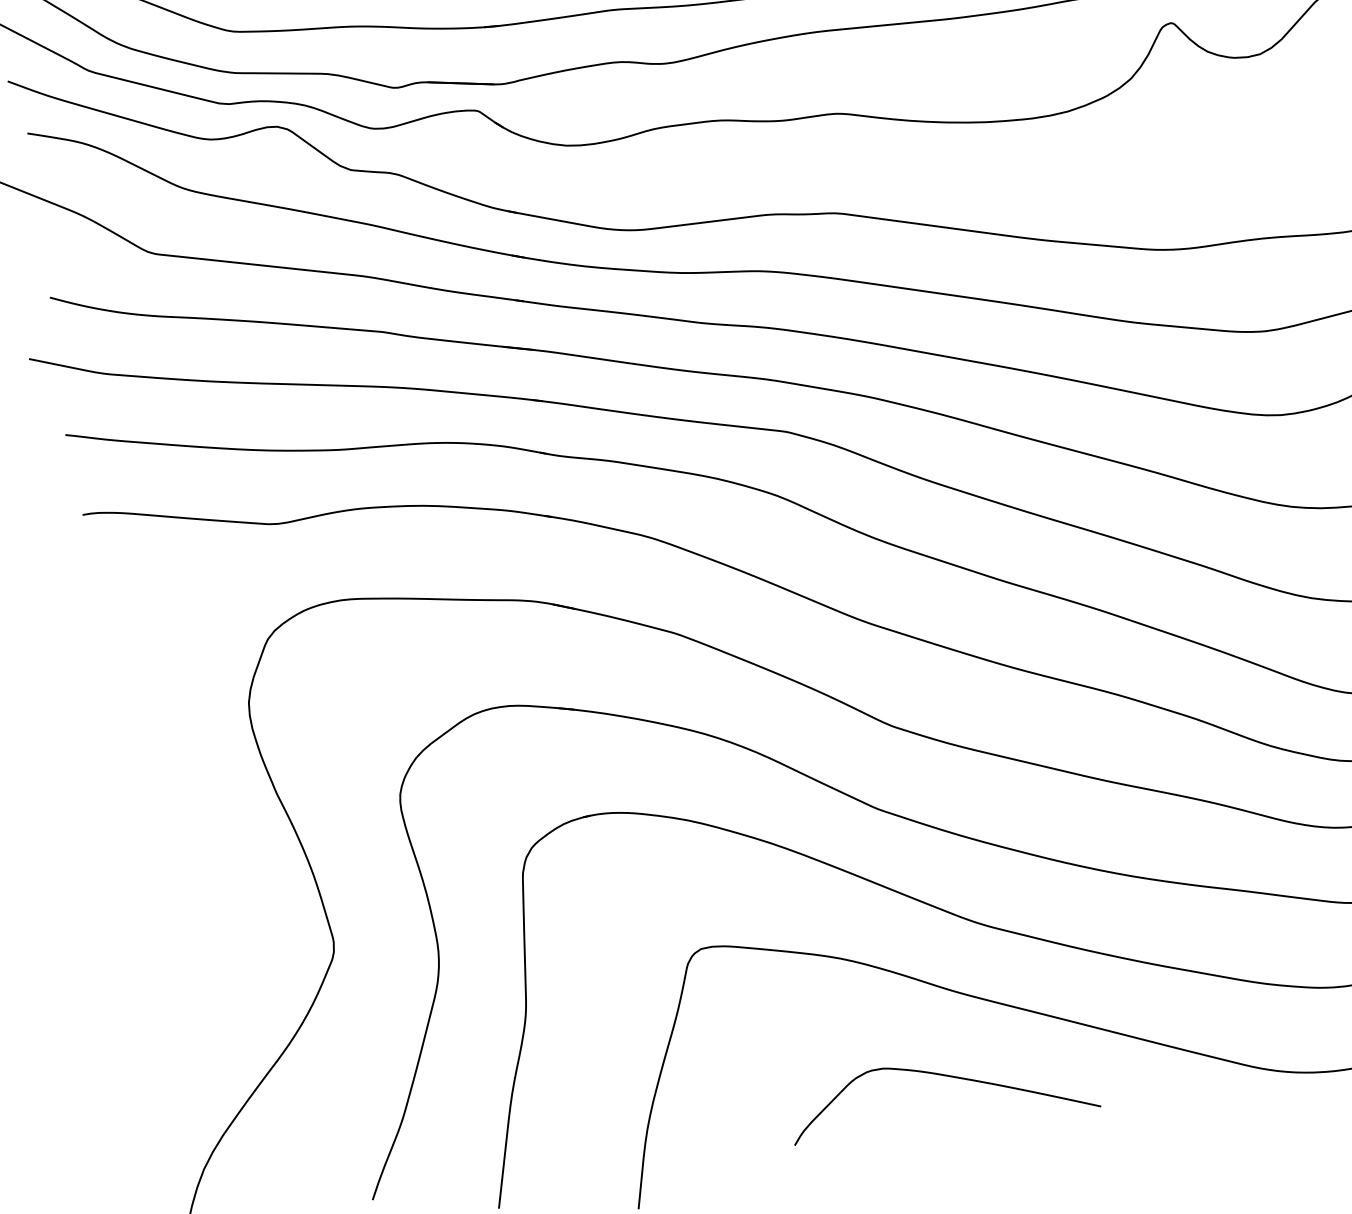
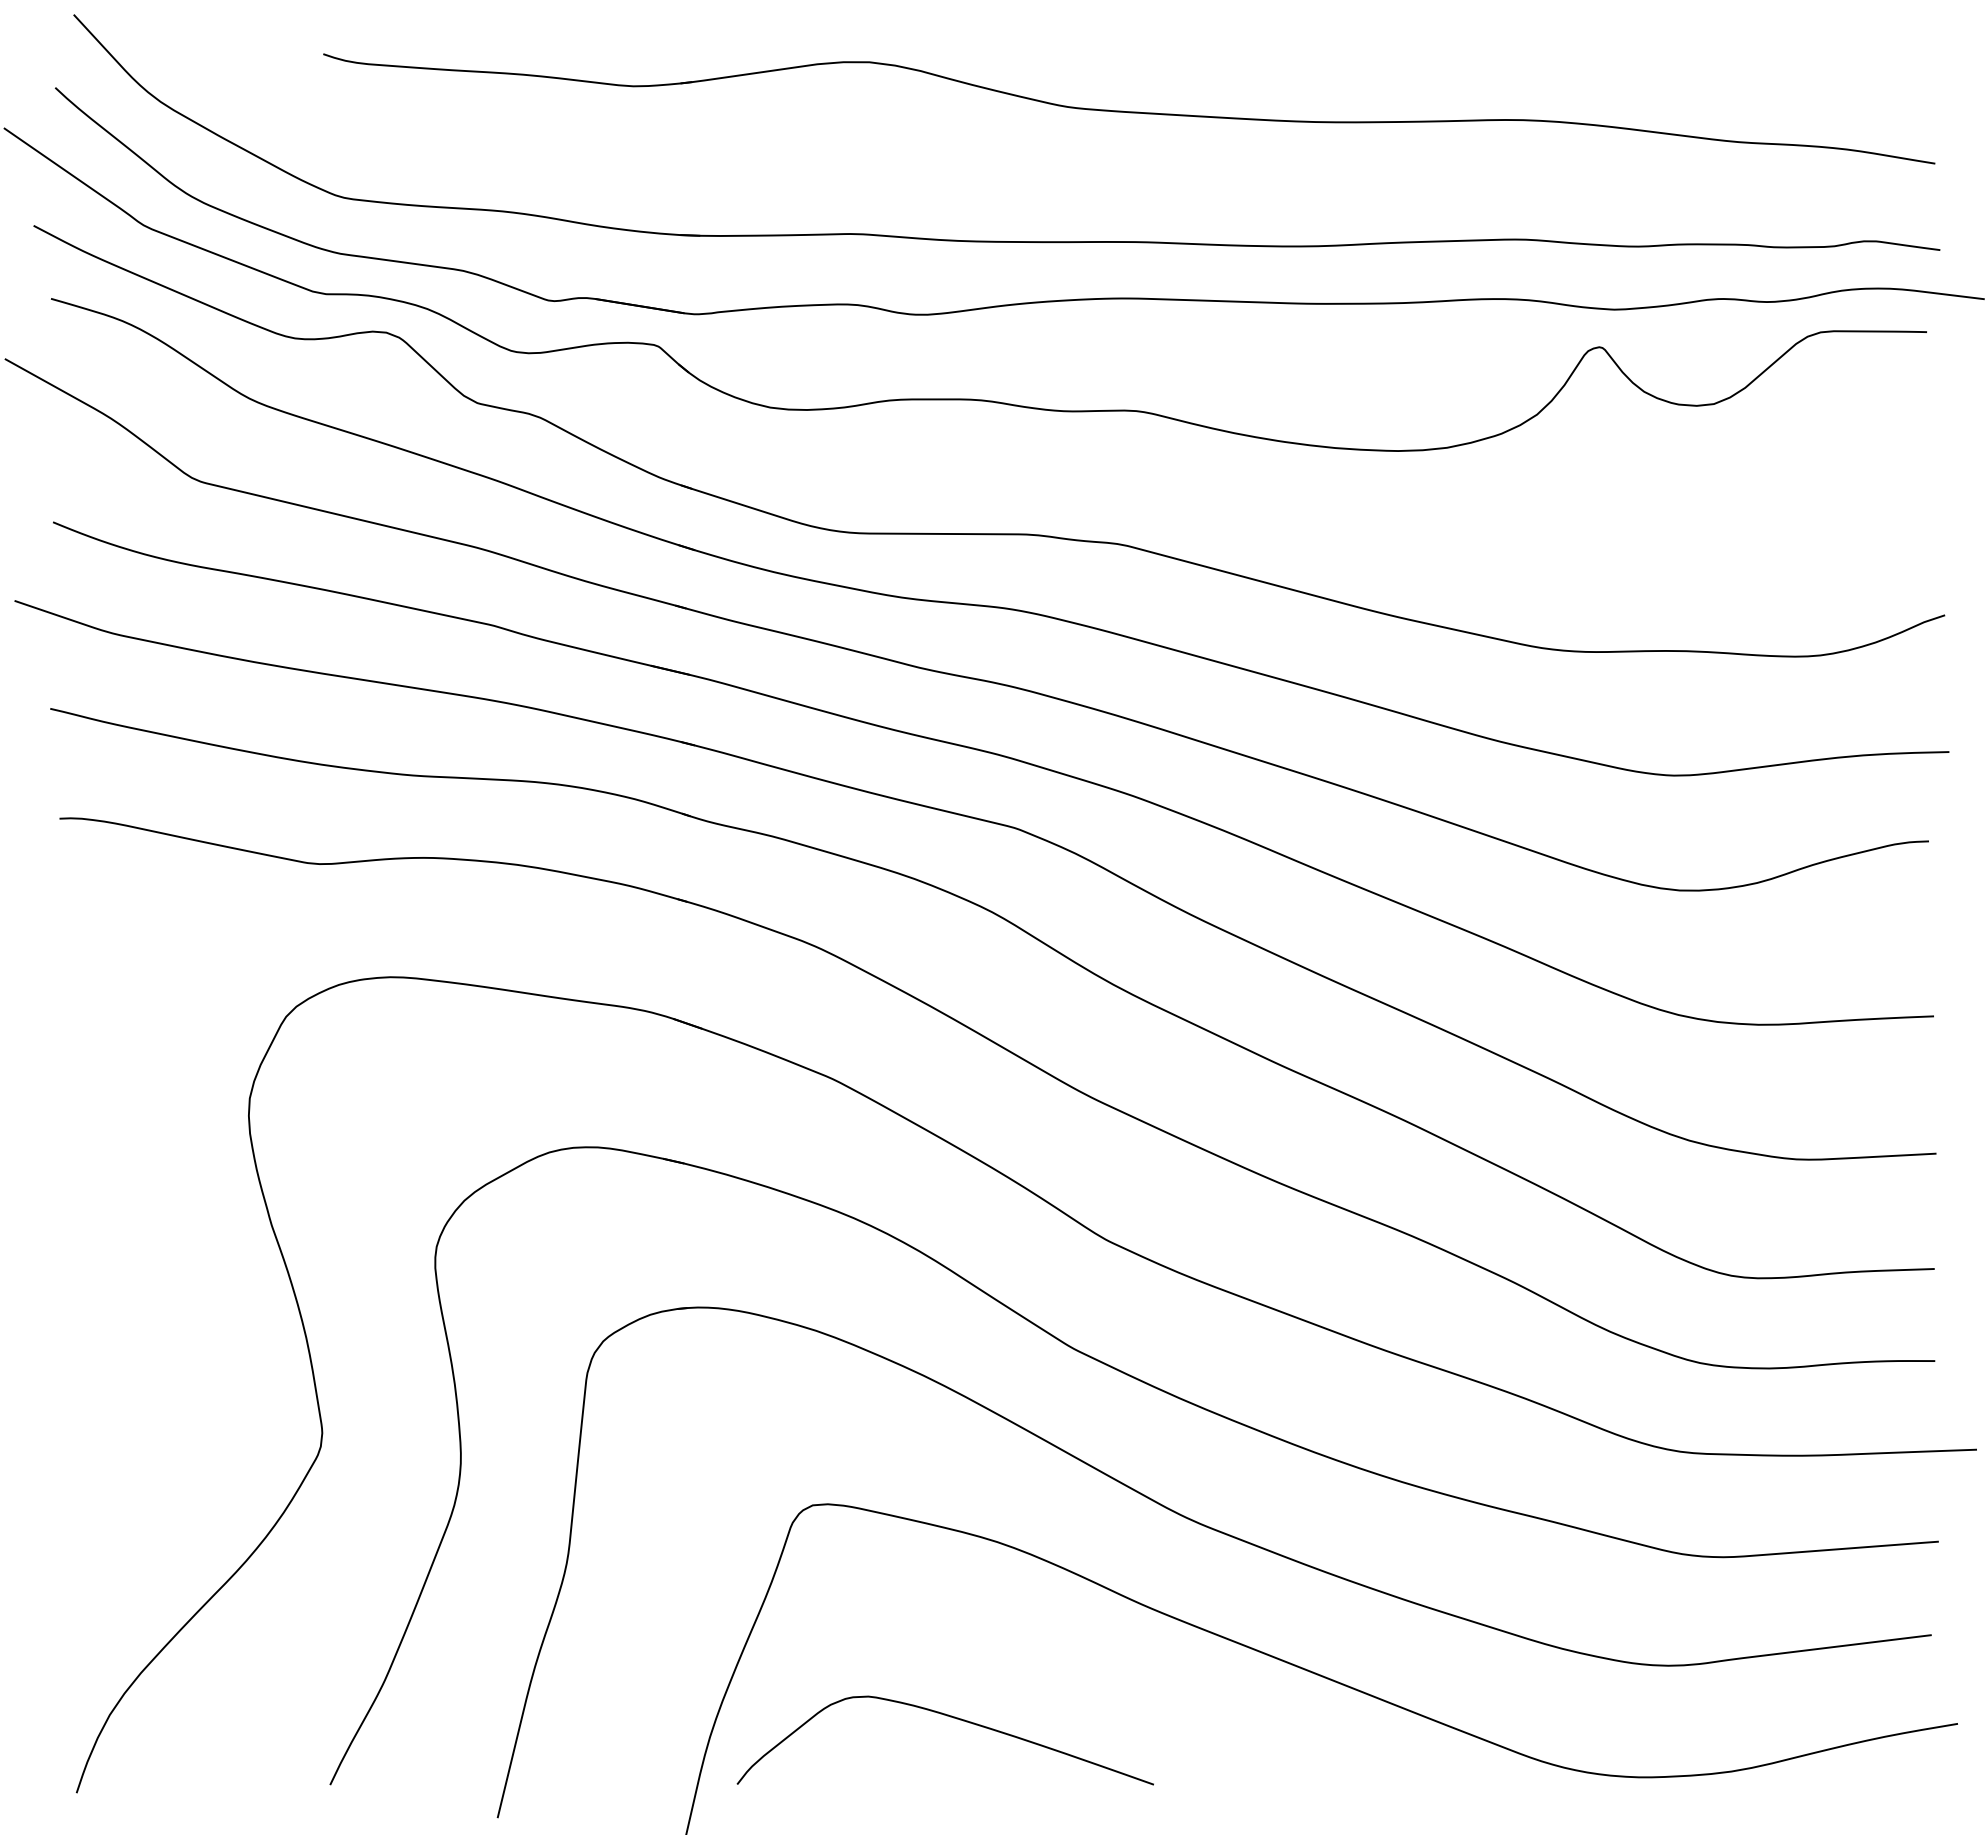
curve: (945, 1076) -> (950, 1717), moved

